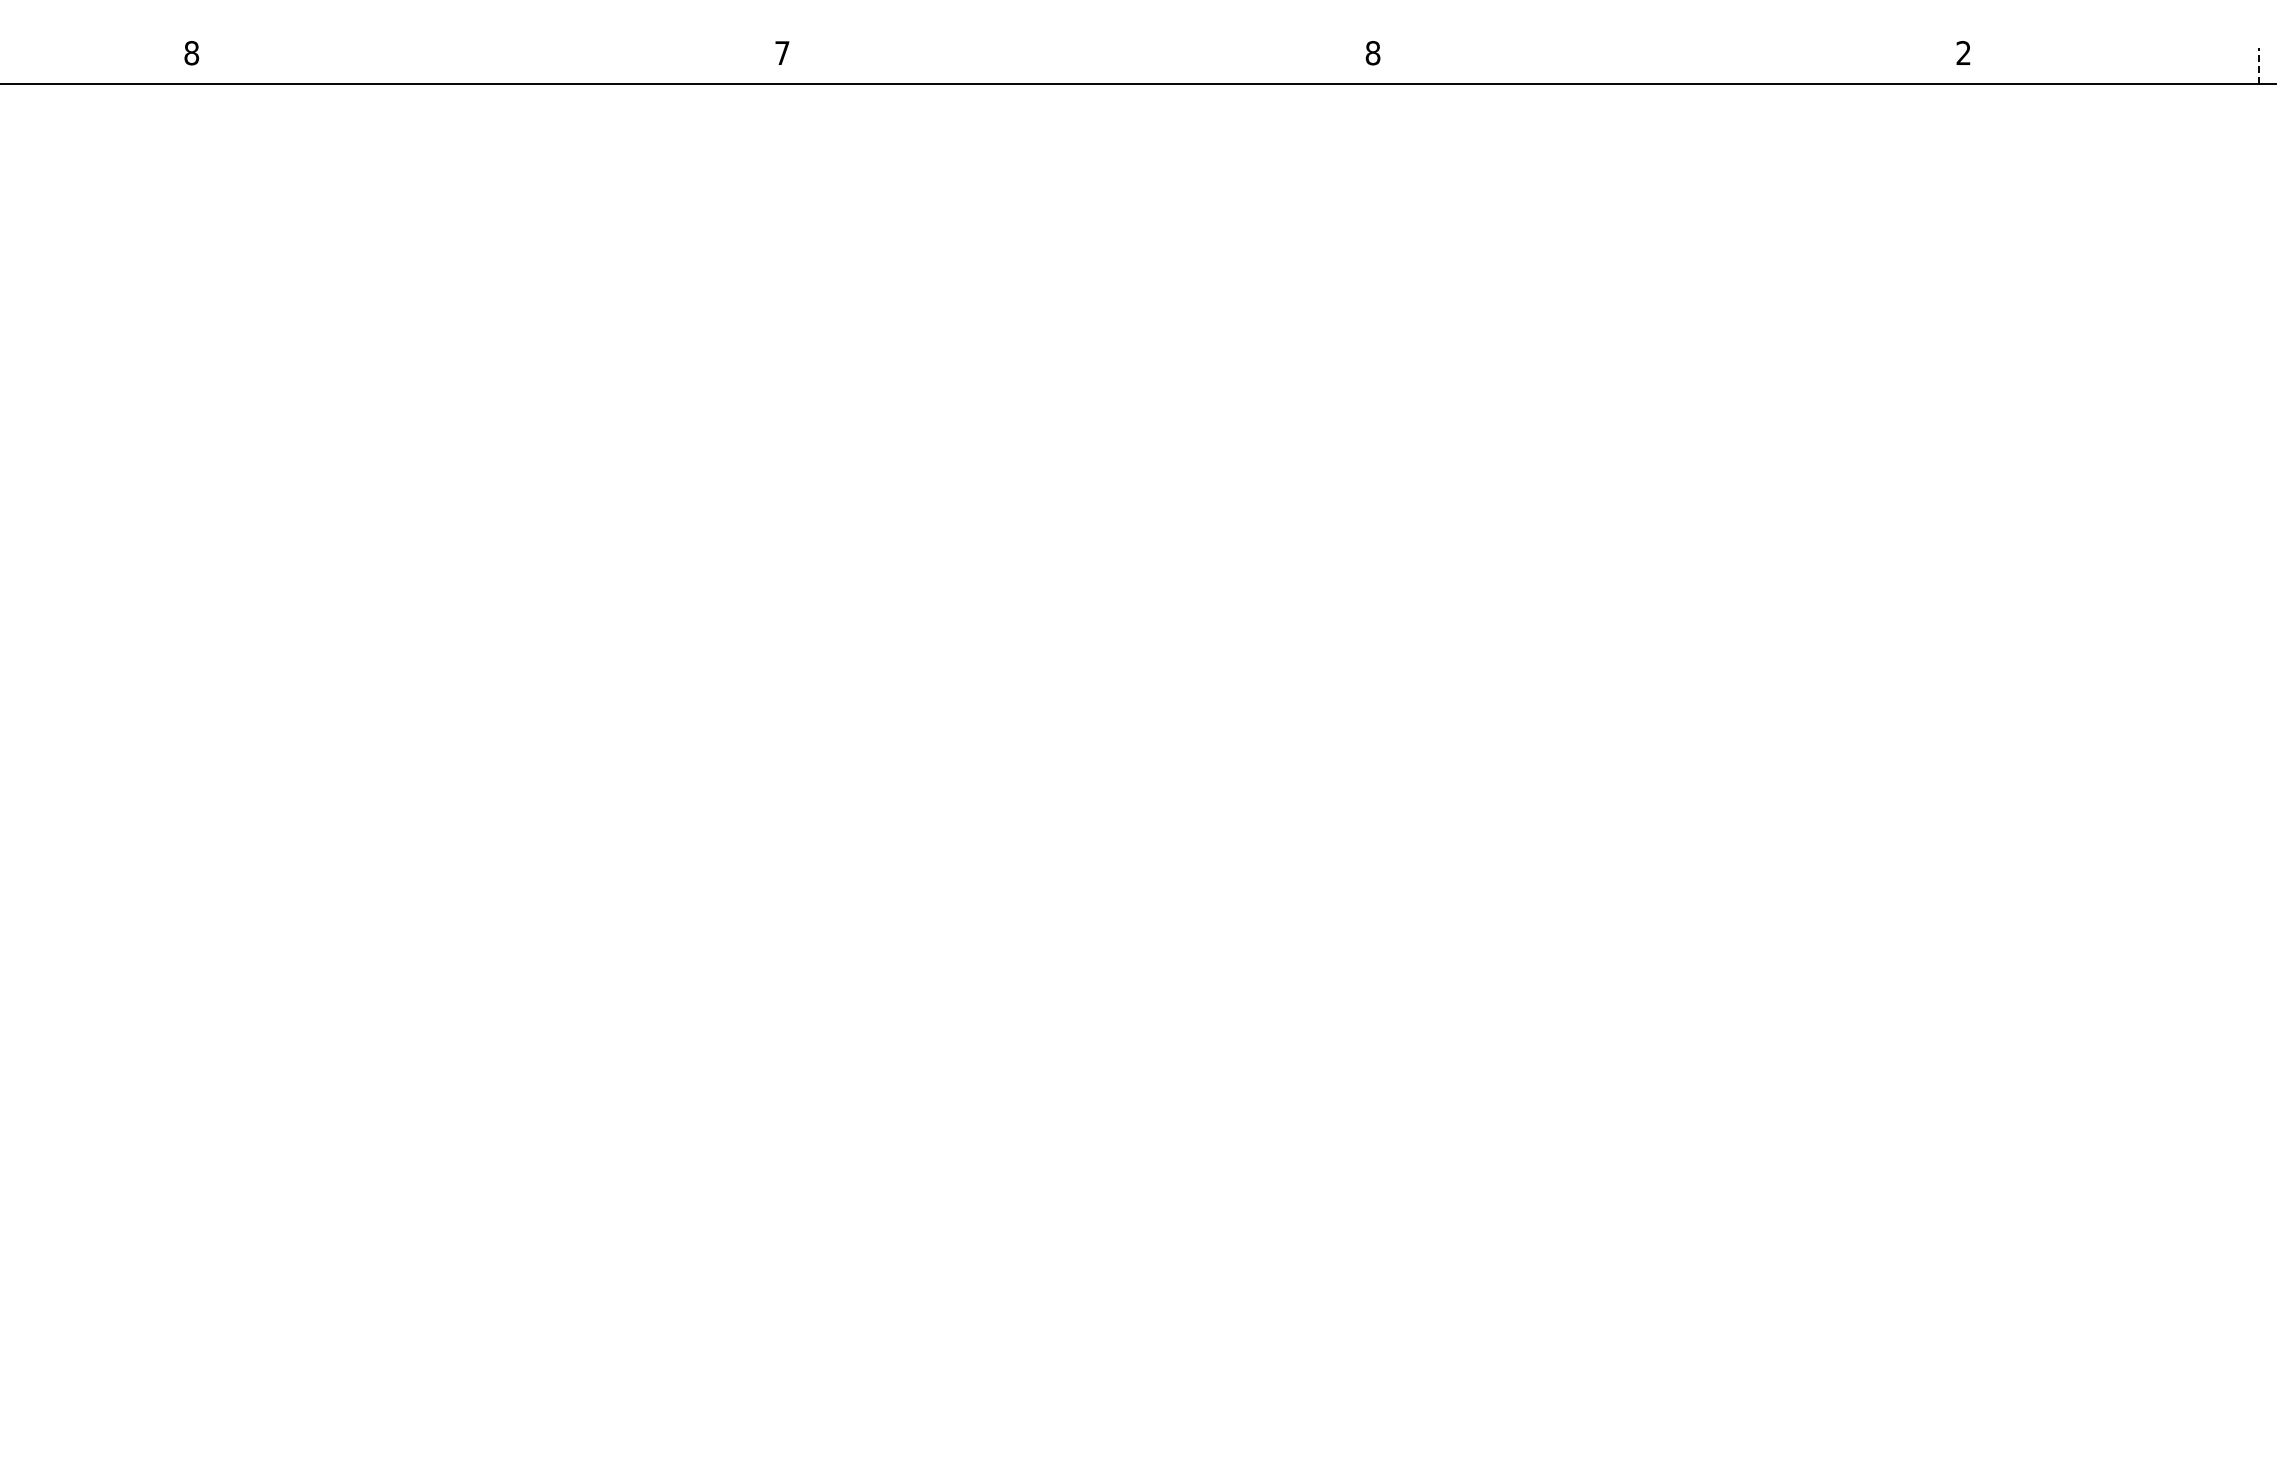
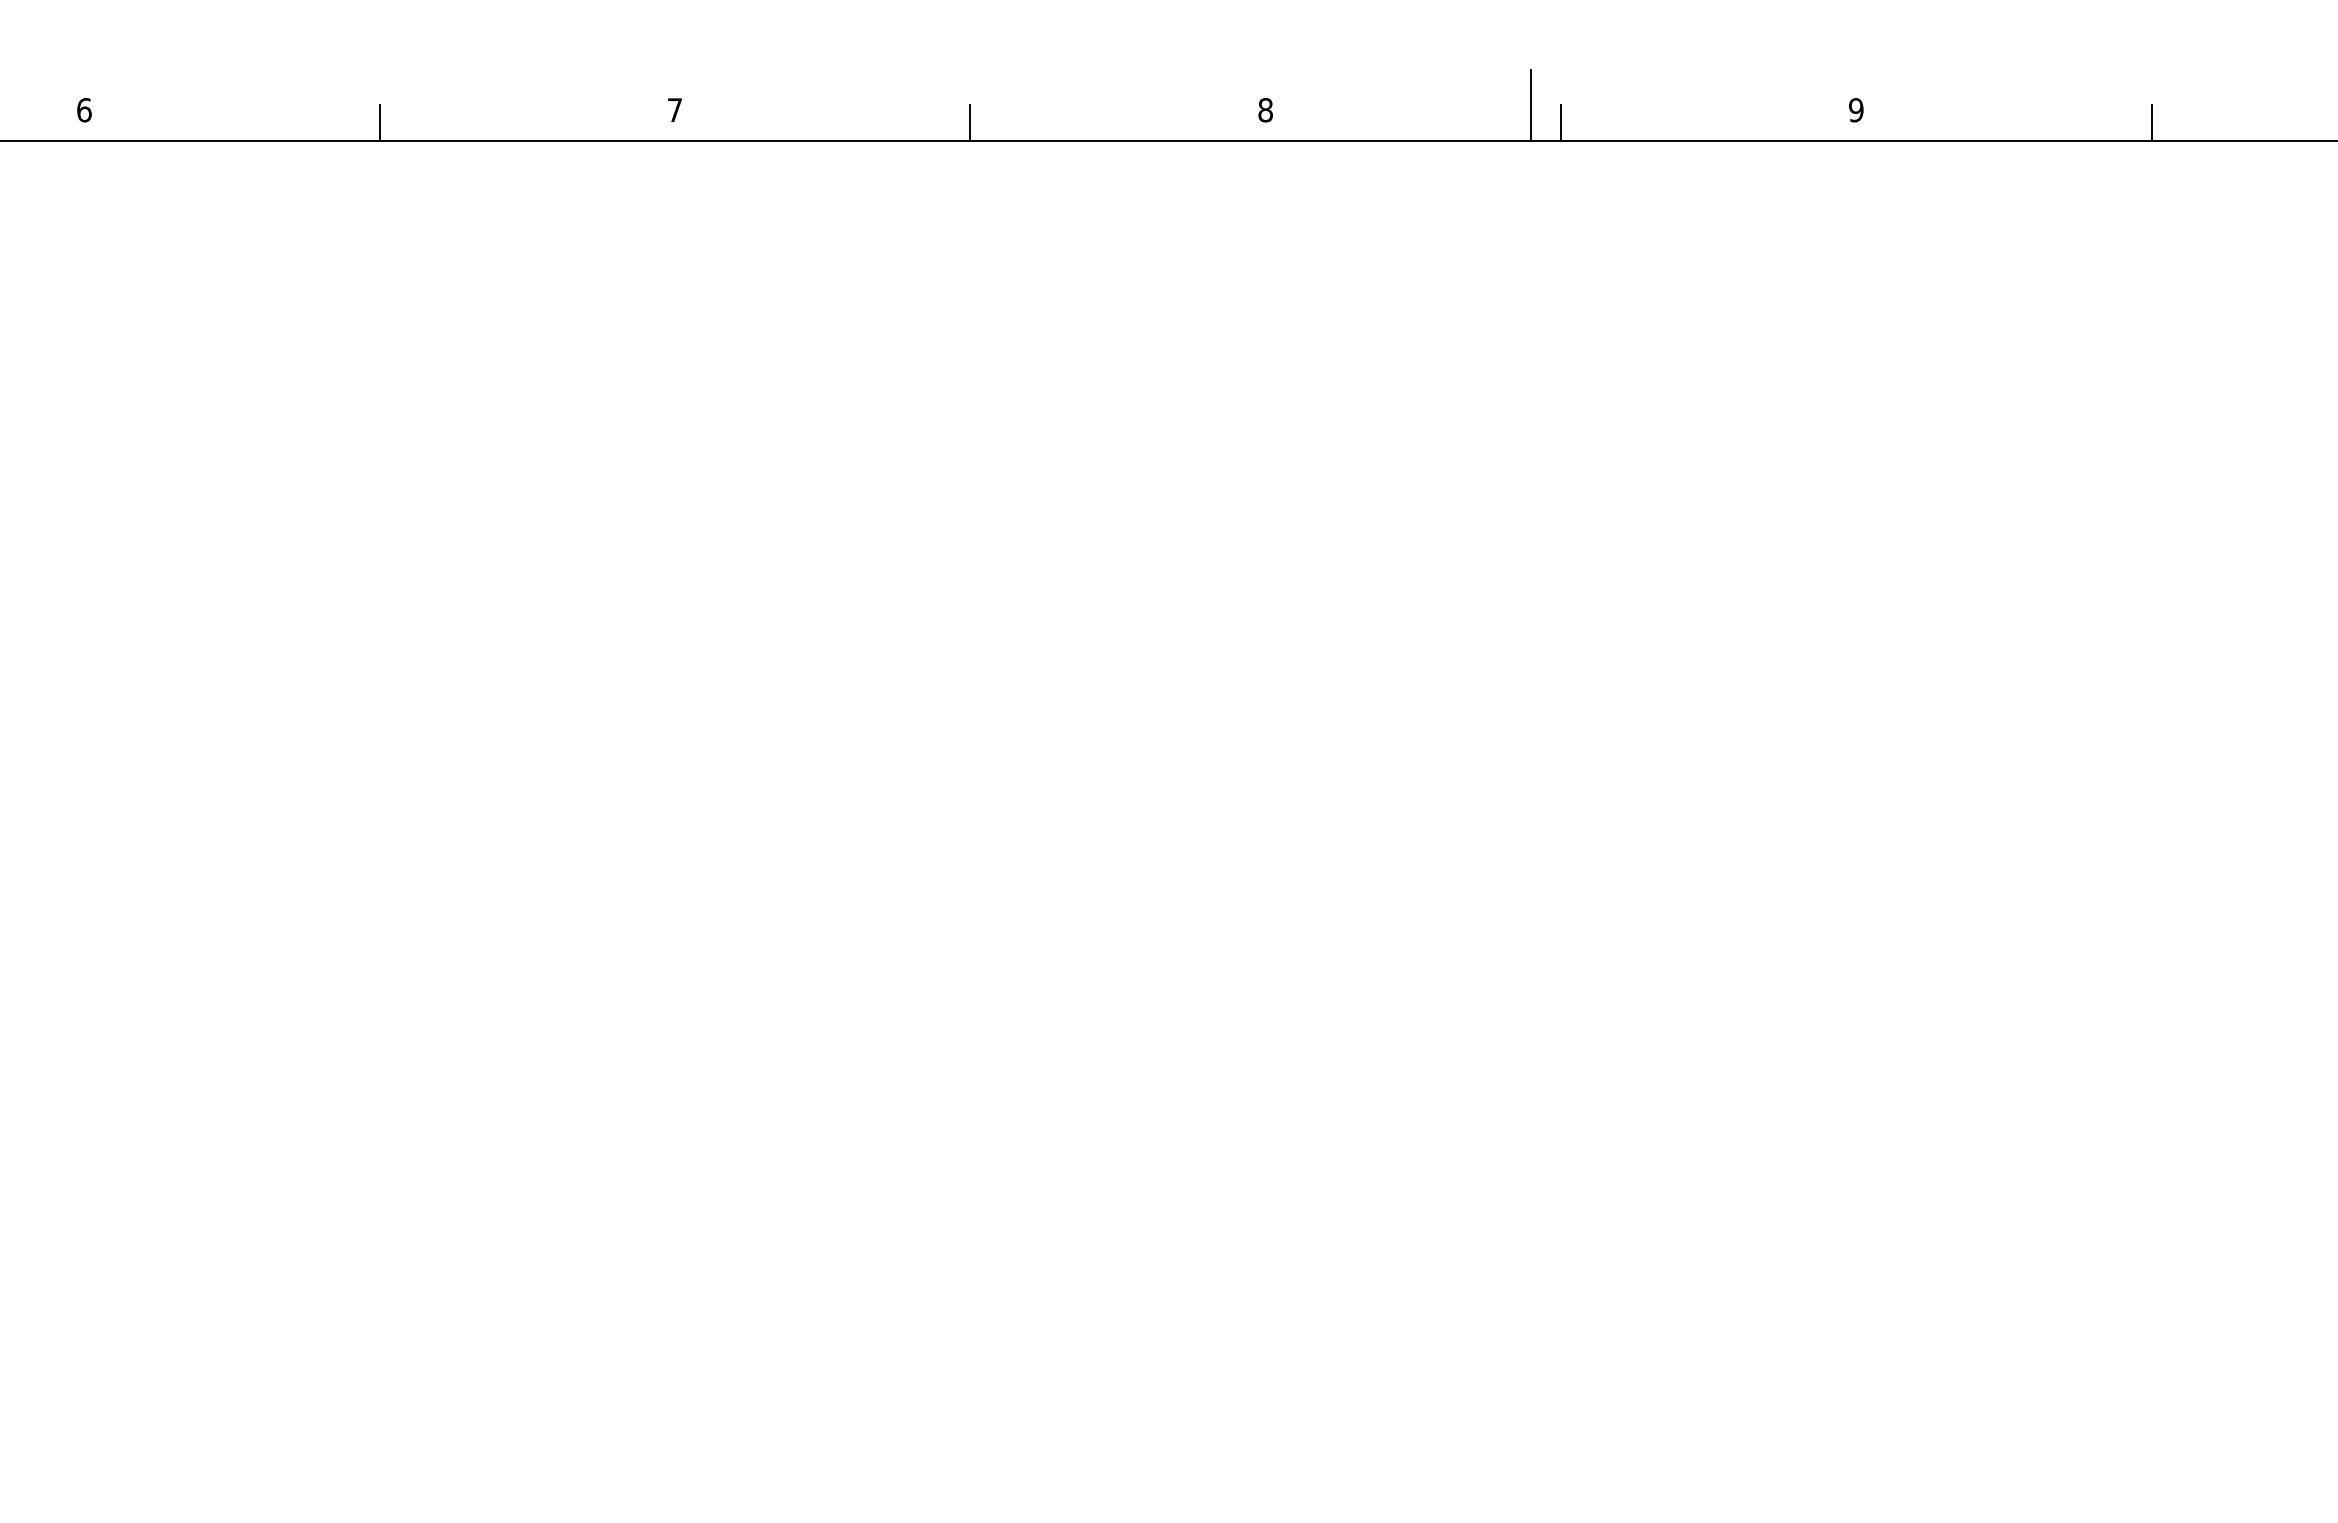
line: (1638, 47) -> (1531, 104), added
text: (191, 53) -> (84, 110), 8 -> 6
text: (1963, 53) -> (1856, 110), 2 -> 9
line: (486, 65) -> (379, 122), added
line: (1077, 65) -> (970, 122), added
line: (1668, 65) -> (1561, 122), added
line: (2258, 65) -> (2151, 122), dashed -> solid

